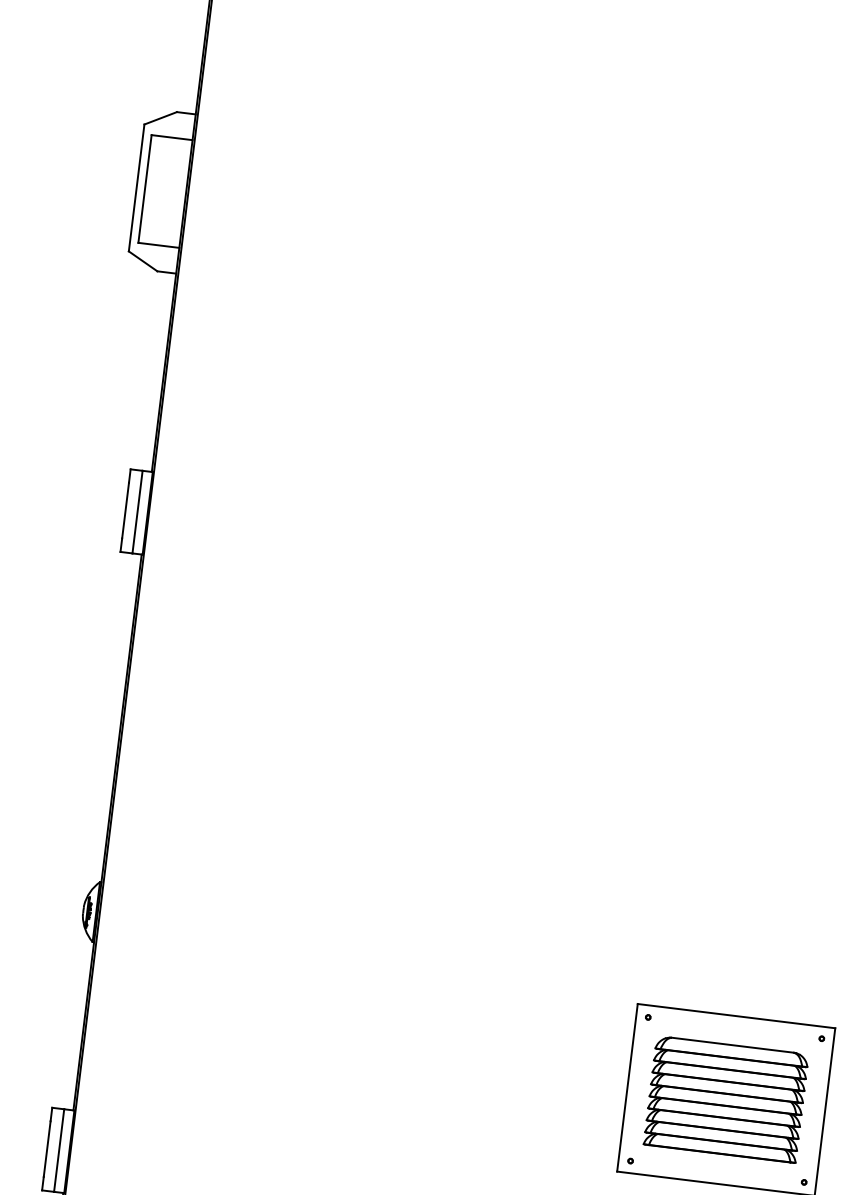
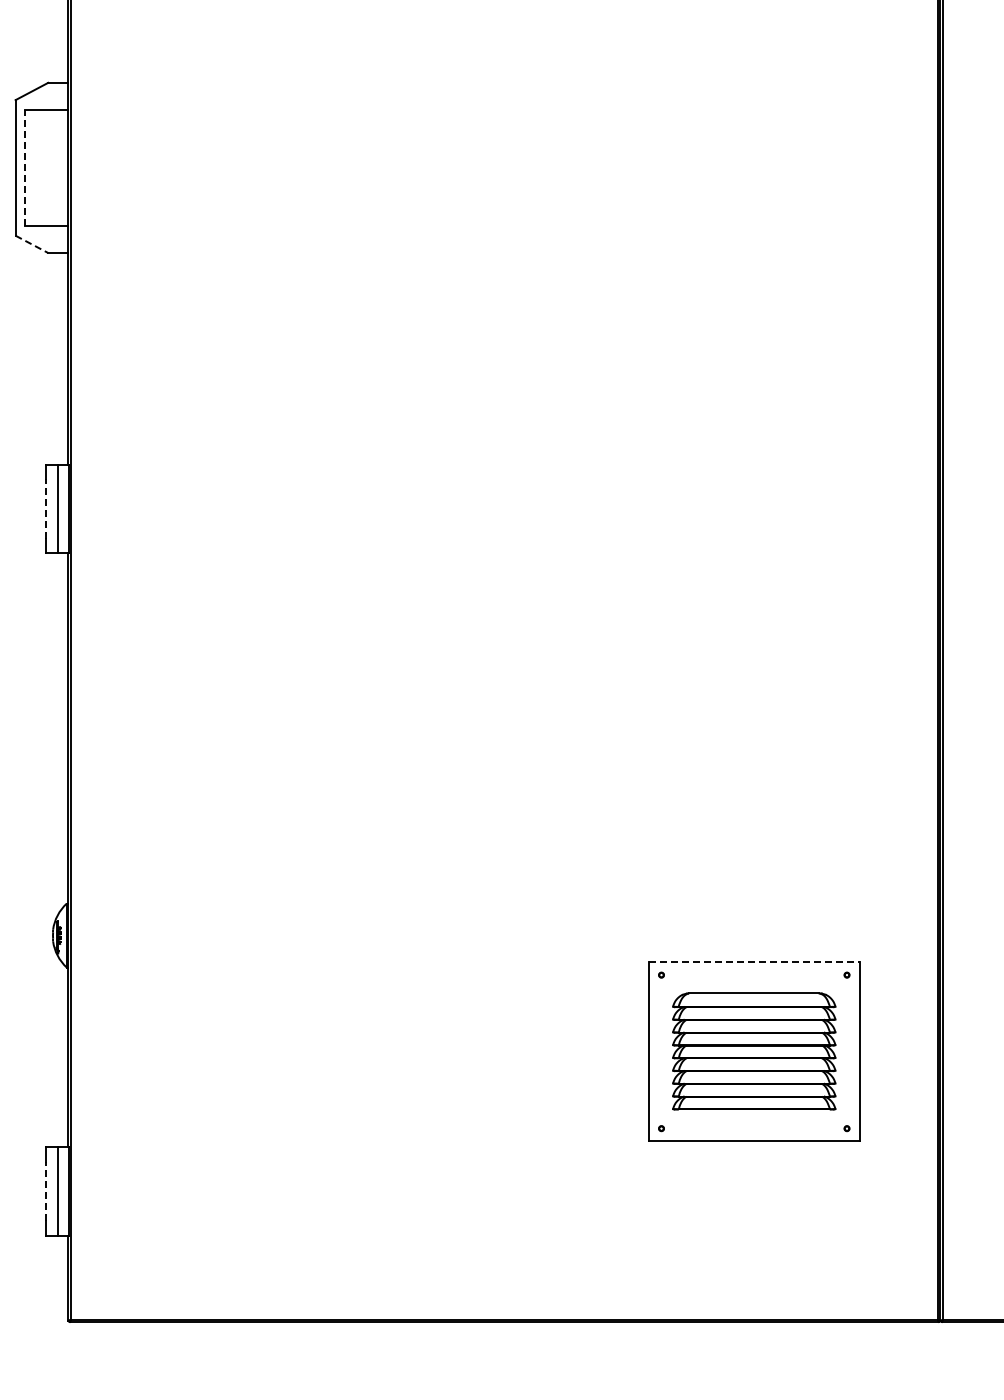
line: (145, 188) -> (24, 167), solid -> dashed
line: (143, 261) -> (32, 244), solid -> dashed
line: (125, 510) -> (45, 509), solid -> dashed
line: (736, 1016) -> (754, 962), solid -> dashed
line: (47, 1149) -> (45, 1191), solid -> dashed

